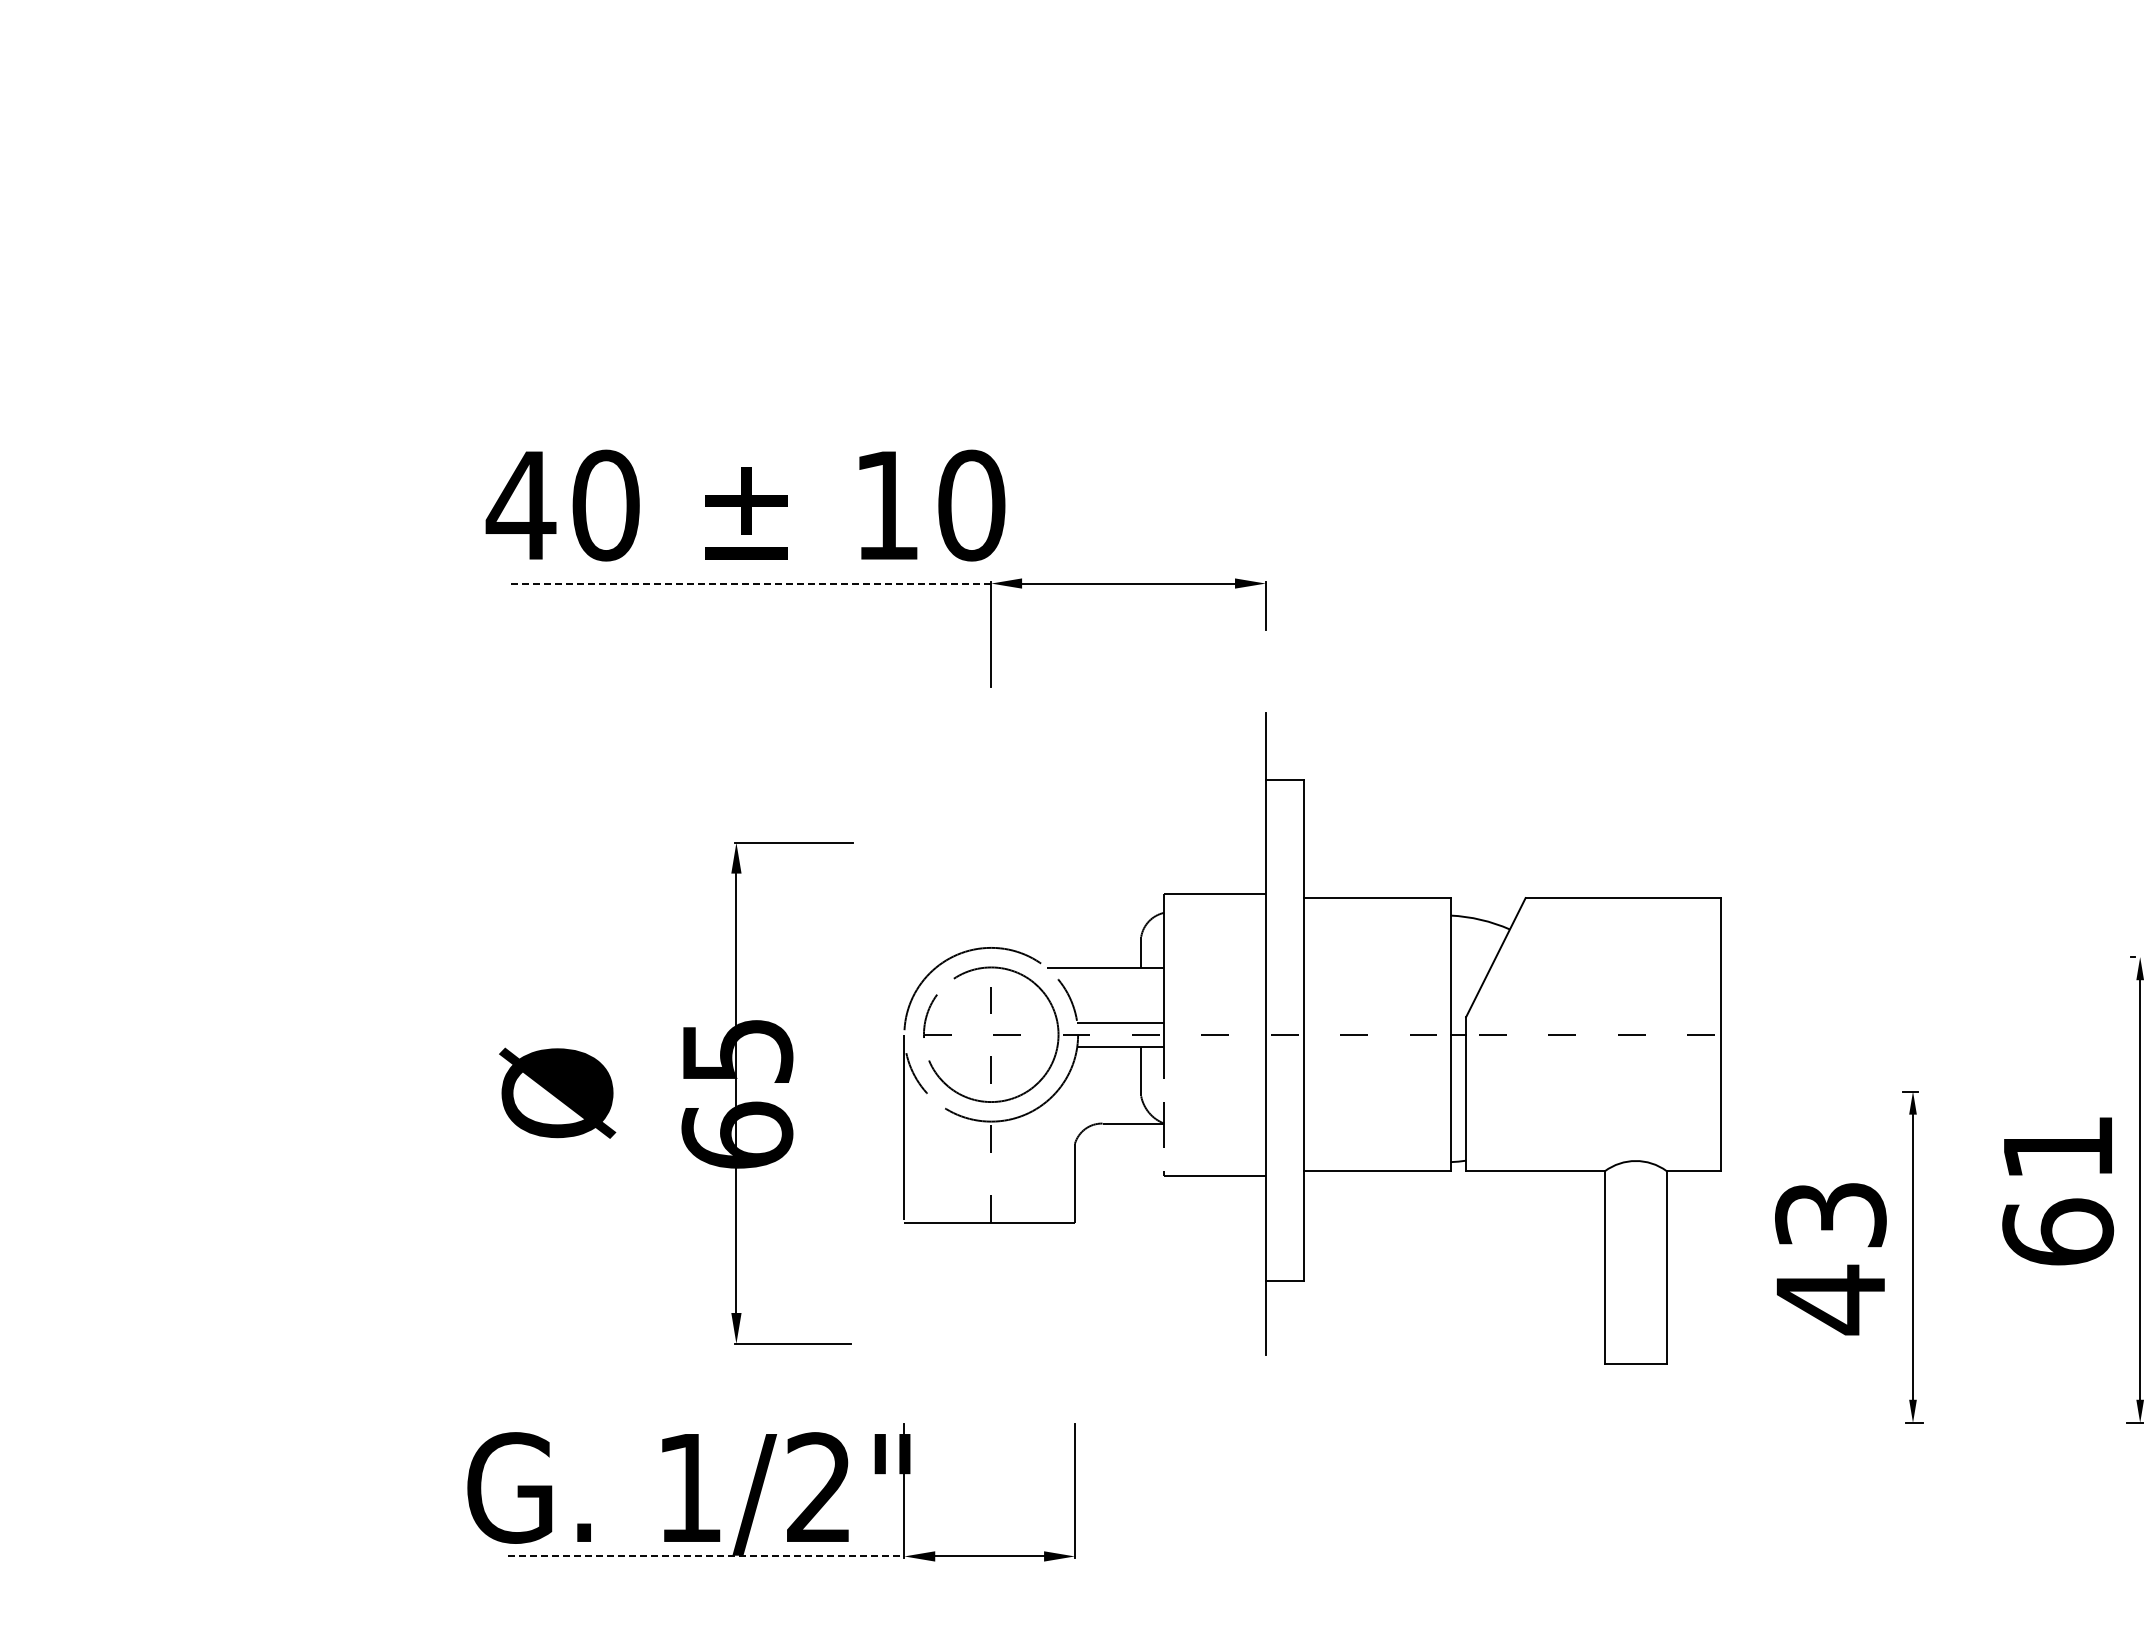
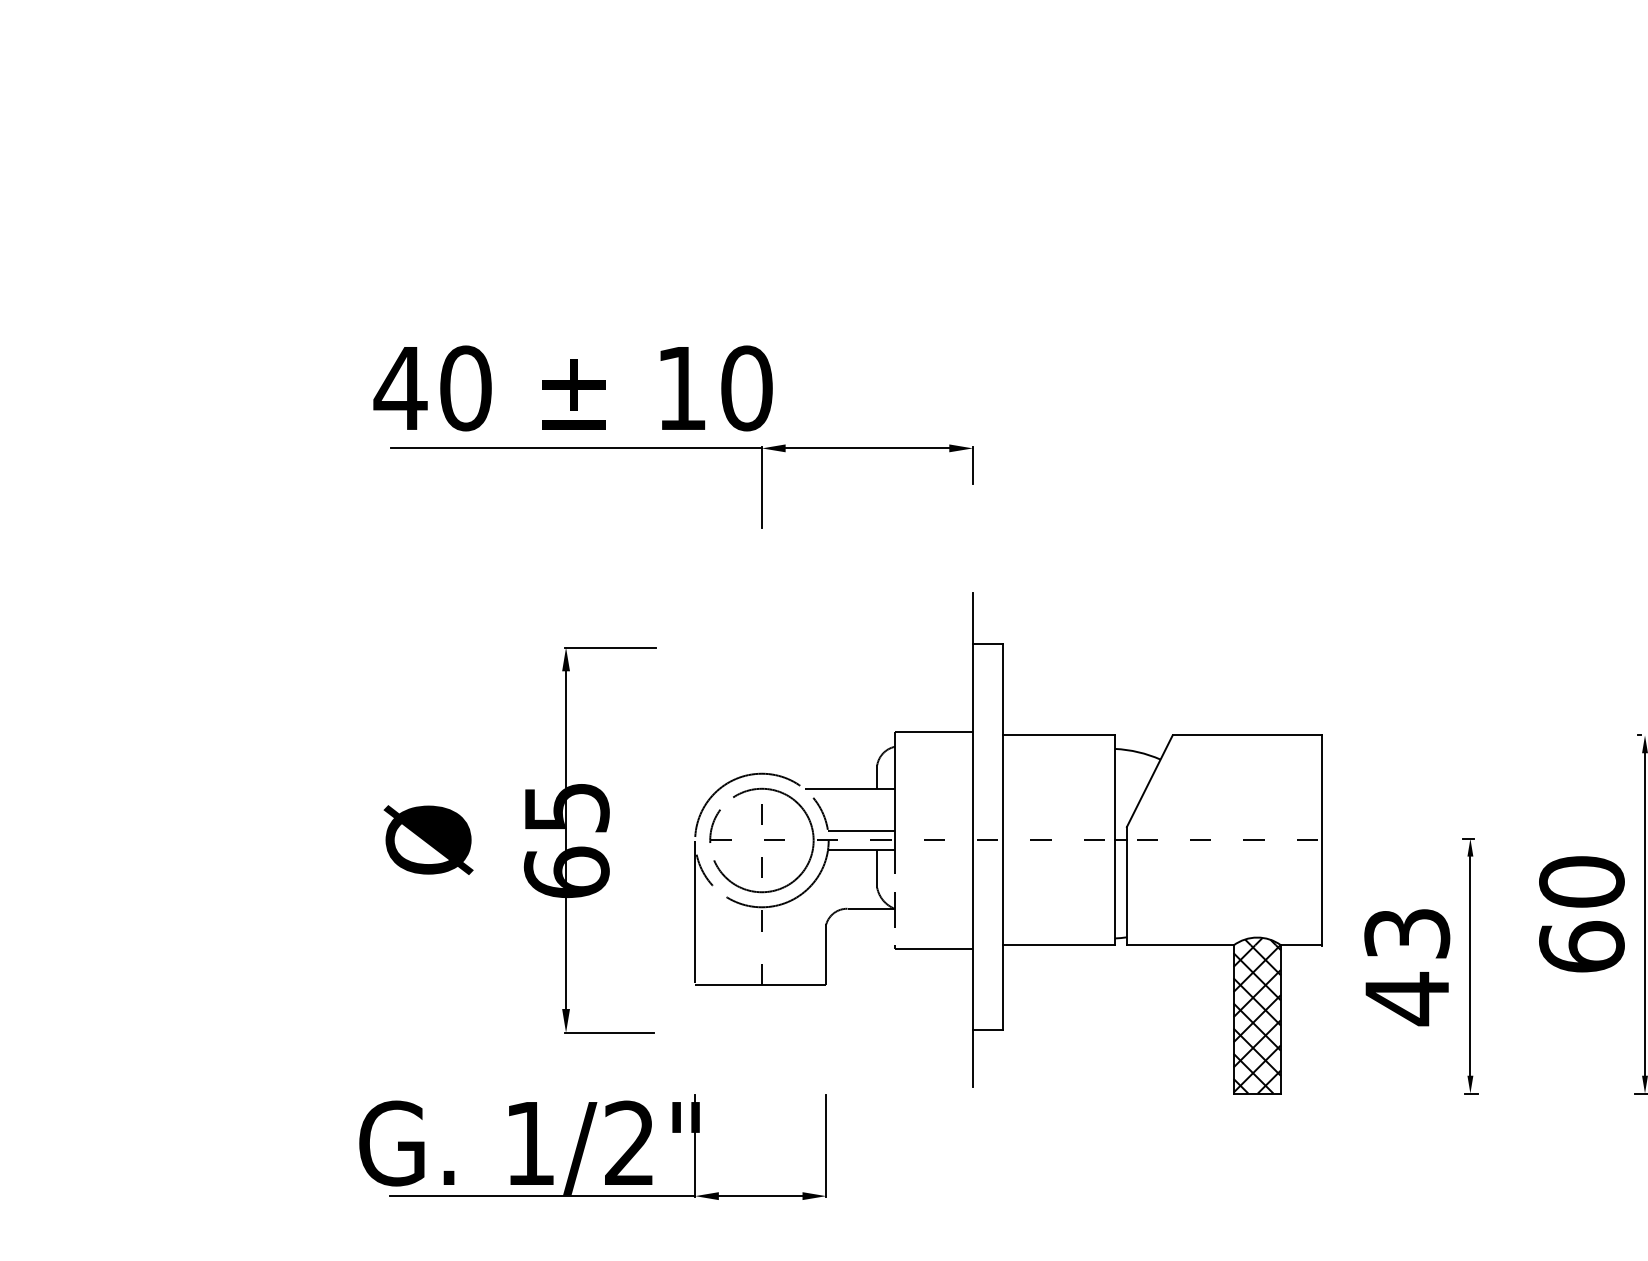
line: (749, 583) -> (576, 448), dashed -> solid
part: (1312, 1038) -> (1008, 843), moved
text: (2058, 1147) -> (1582, 881), 61 -> 60
line: (706, 1556) -> (543, 1196), dashed -> solid

